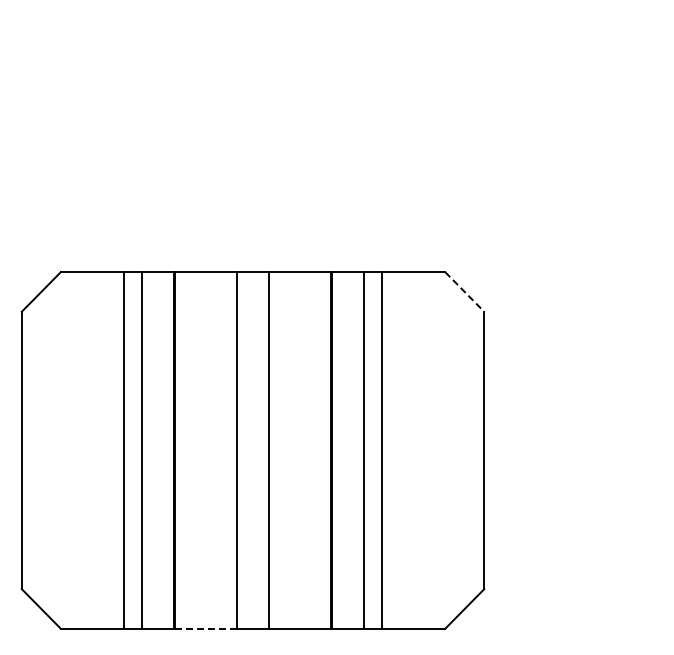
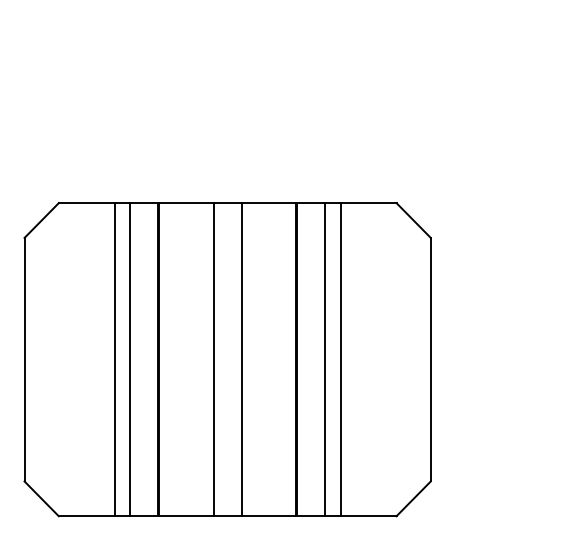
line: (464, 292) -> (413, 220), dashed -> solid
line: (206, 628) -> (186, 516), dashed -> solid

